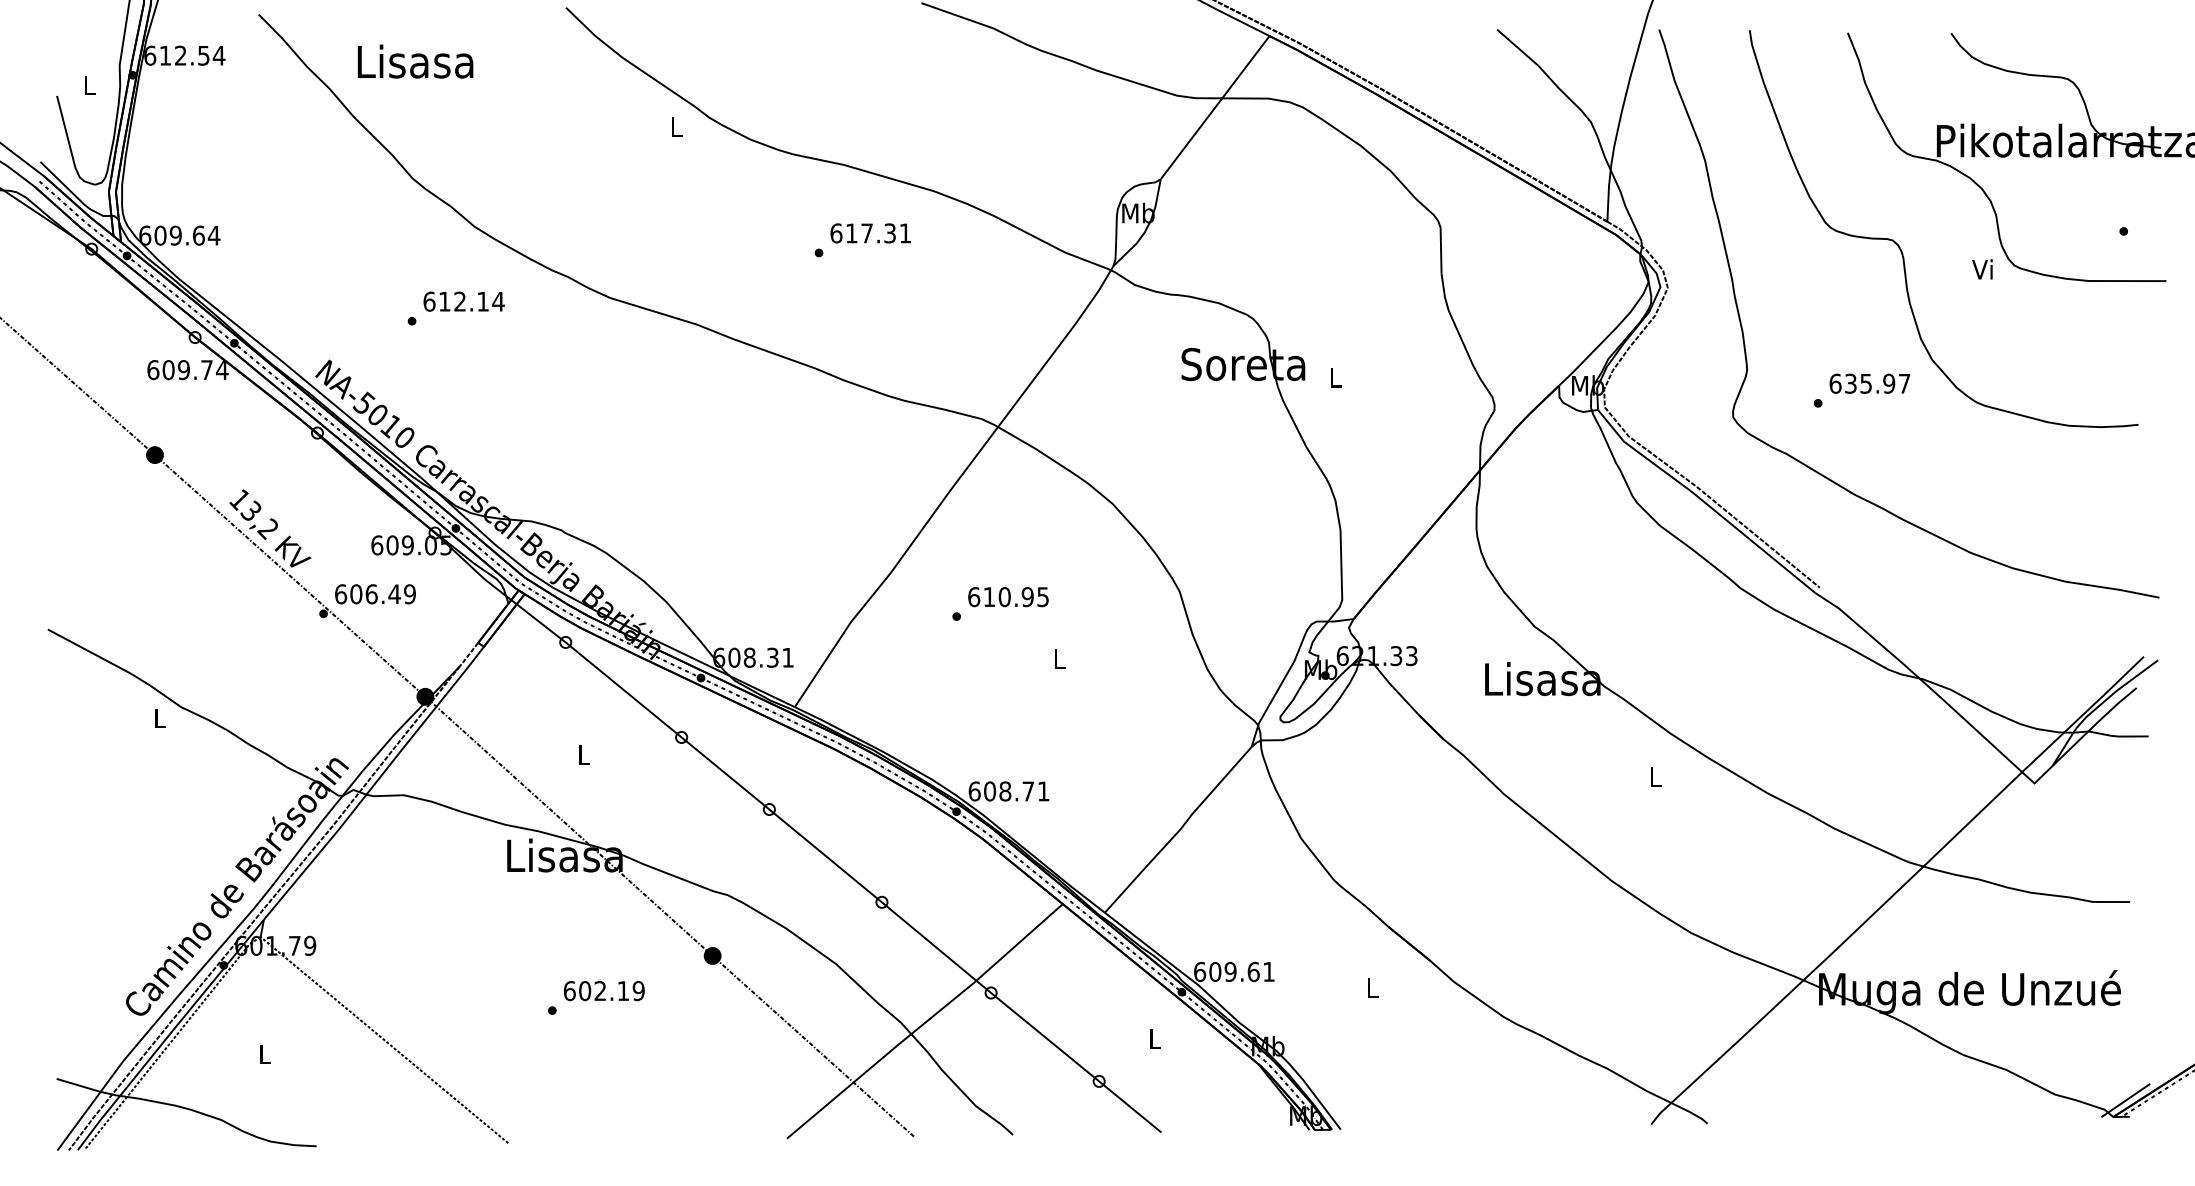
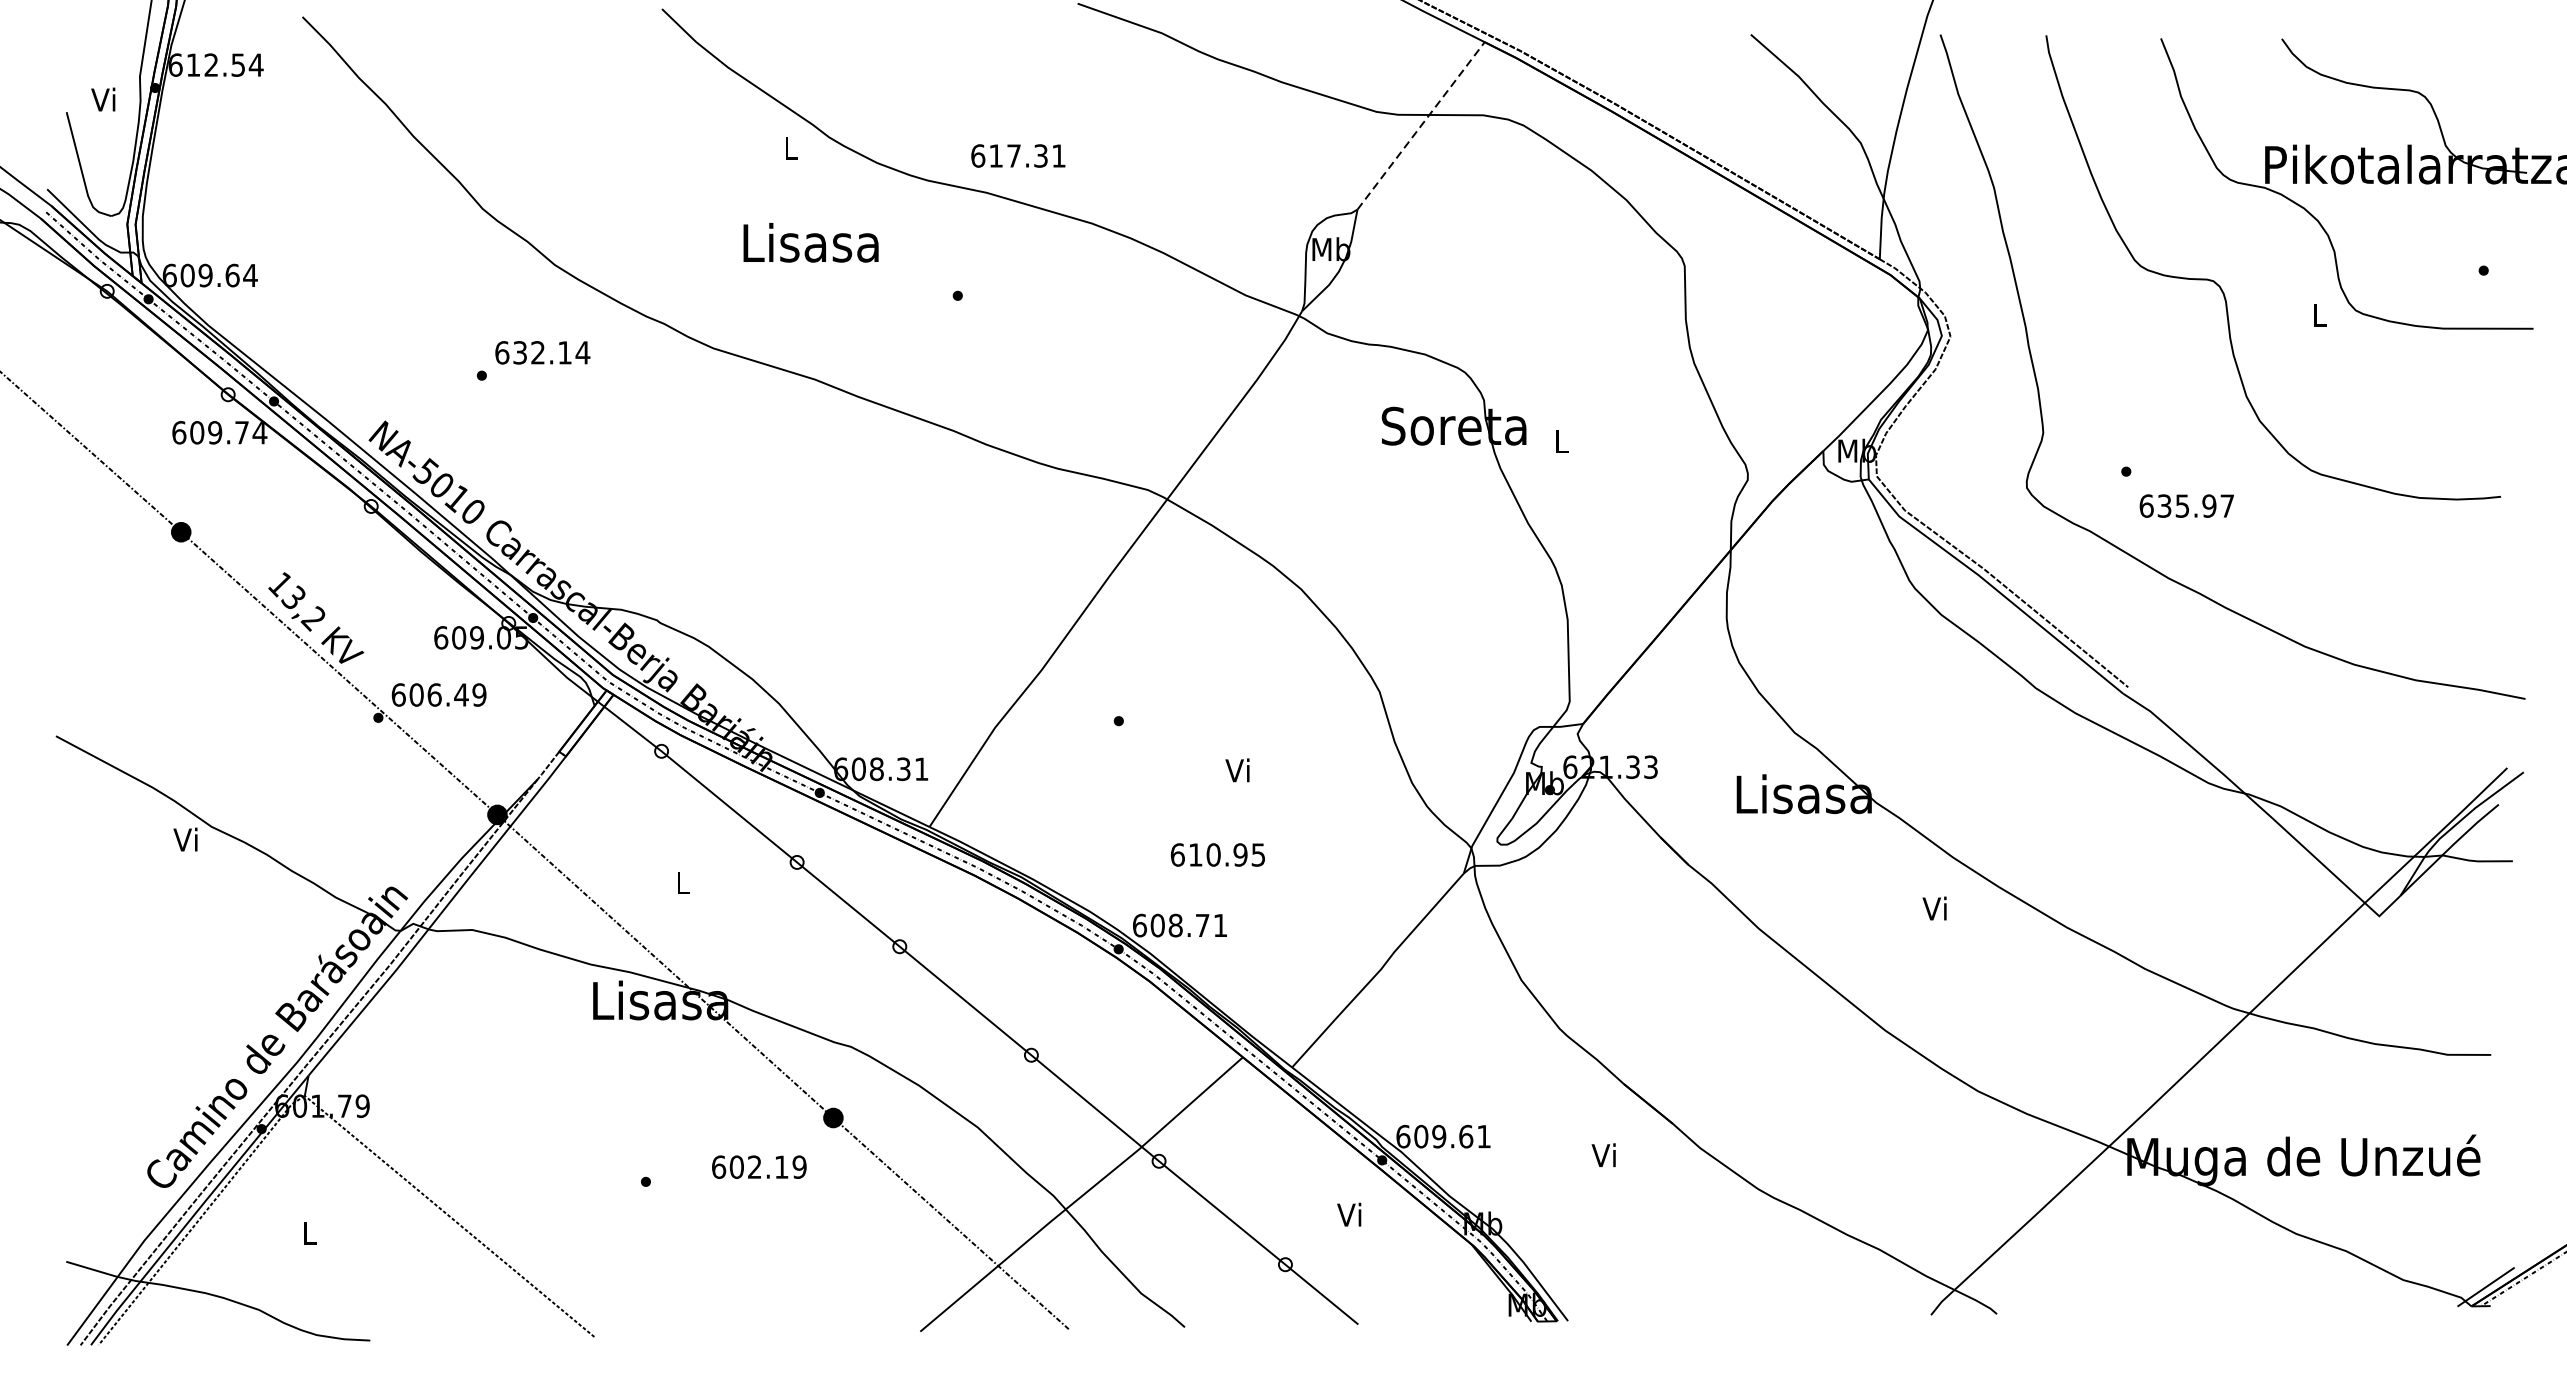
text: (415, 61) -> (811, 242), moved
text: (88, 85) -> (103, 99), L -> Vi
line: (1215, 107) -> (1421, 125), solid -> dashed
text: (870, 233) -> (1018, 156), moved
text: (1982, 269) -> (2318, 315), Vi -> L
text: (444, 301) -> (519, 352), 612.14 -> 632.14
text: (1869, 383) -> (2186, 505), moved
text: (1008, 597) -> (1218, 855), moved
text: (1057, 658) -> (1236, 770), L -> Vi
text: (158, 717) -> (185, 839), L -> Vi
text: (1654, 776) -> (1934, 908), L -> Vi
text: (1371, 987) -> (1603, 1154), L -> Vi
text: (603, 991) -> (758, 1167), moved
text: (1153, 1038) -> (1348, 1214), L -> Vi

